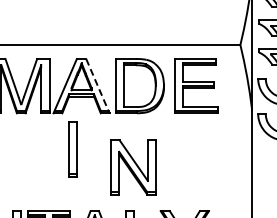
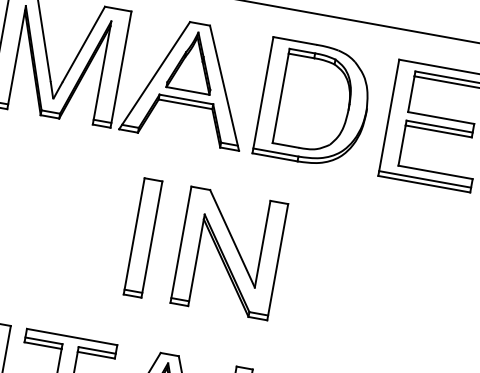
line: (97, 86) -> (223, 88), dashed -> solid
part: (72, 149) -> (141, 237), moved
part: (133, 167) -> (229, 253), moved

